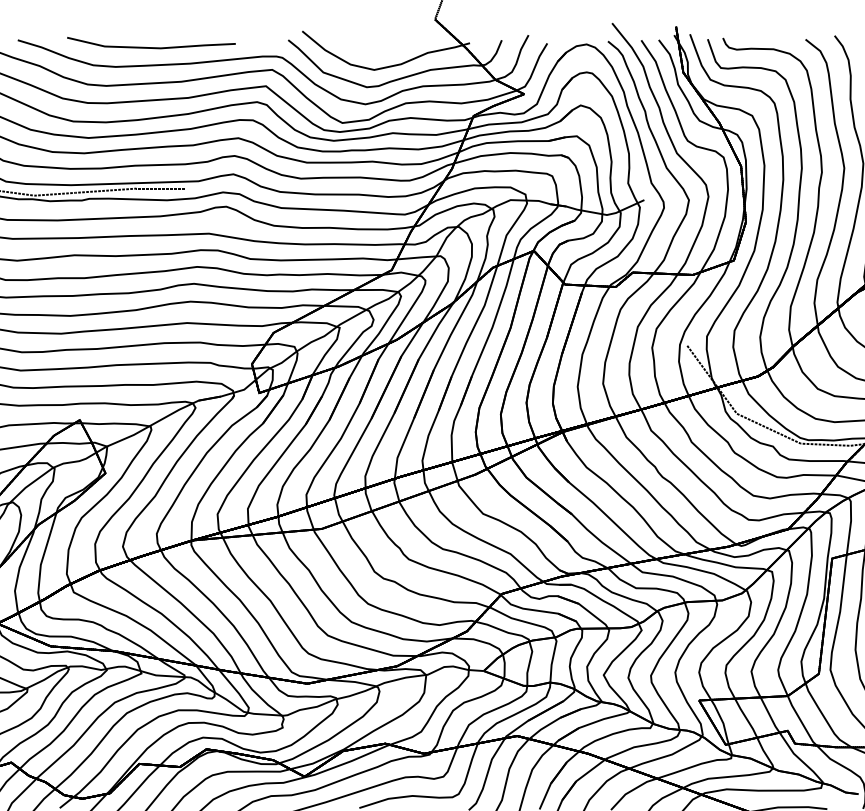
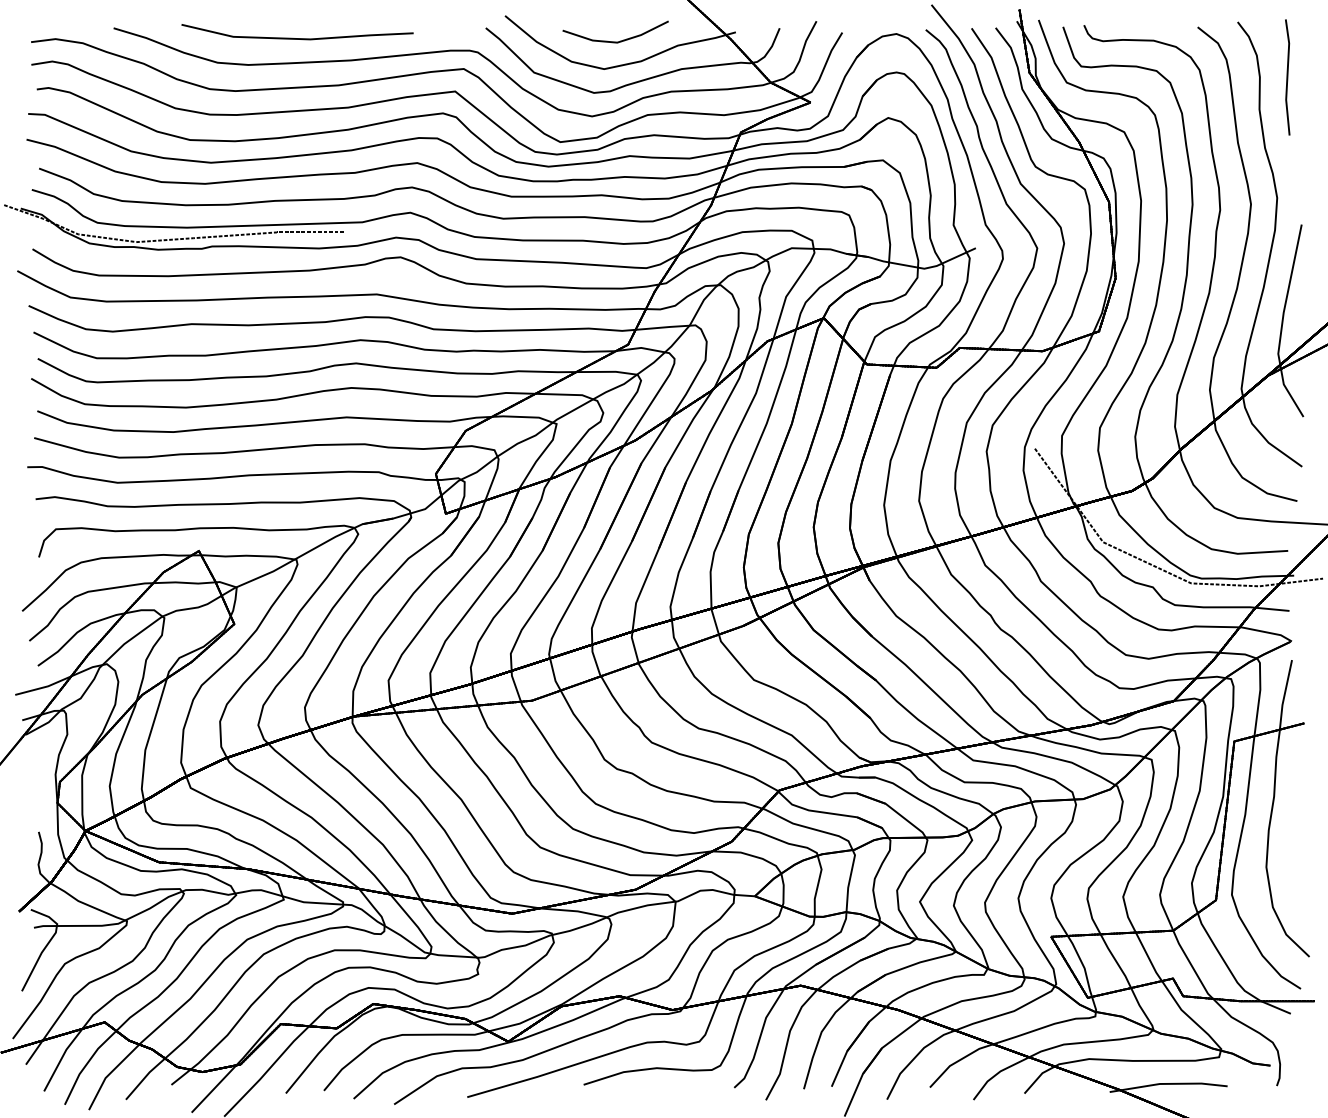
line: (382, 49) -> (615, 41), added

